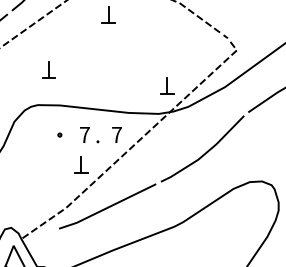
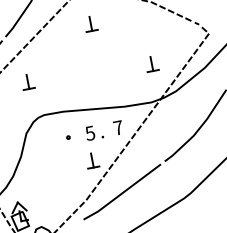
part: (48, 69) -> (27, 81), moved
part: (167, 85) -> (151, 63), moved
text: (84, 135) -> (90, 133), 7 -> 5

